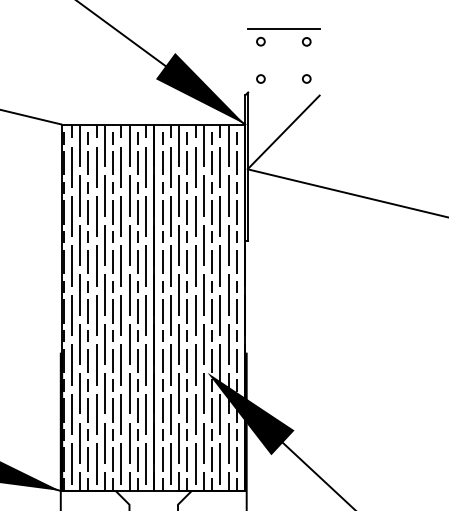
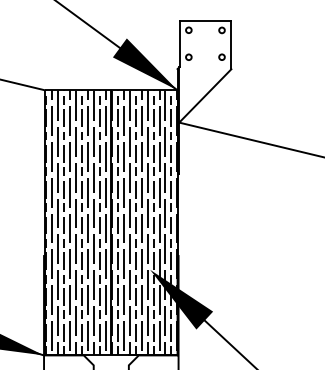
line: (247, 61) -> (179, 44), added
line: (319, 62) -> (231, 45), added

